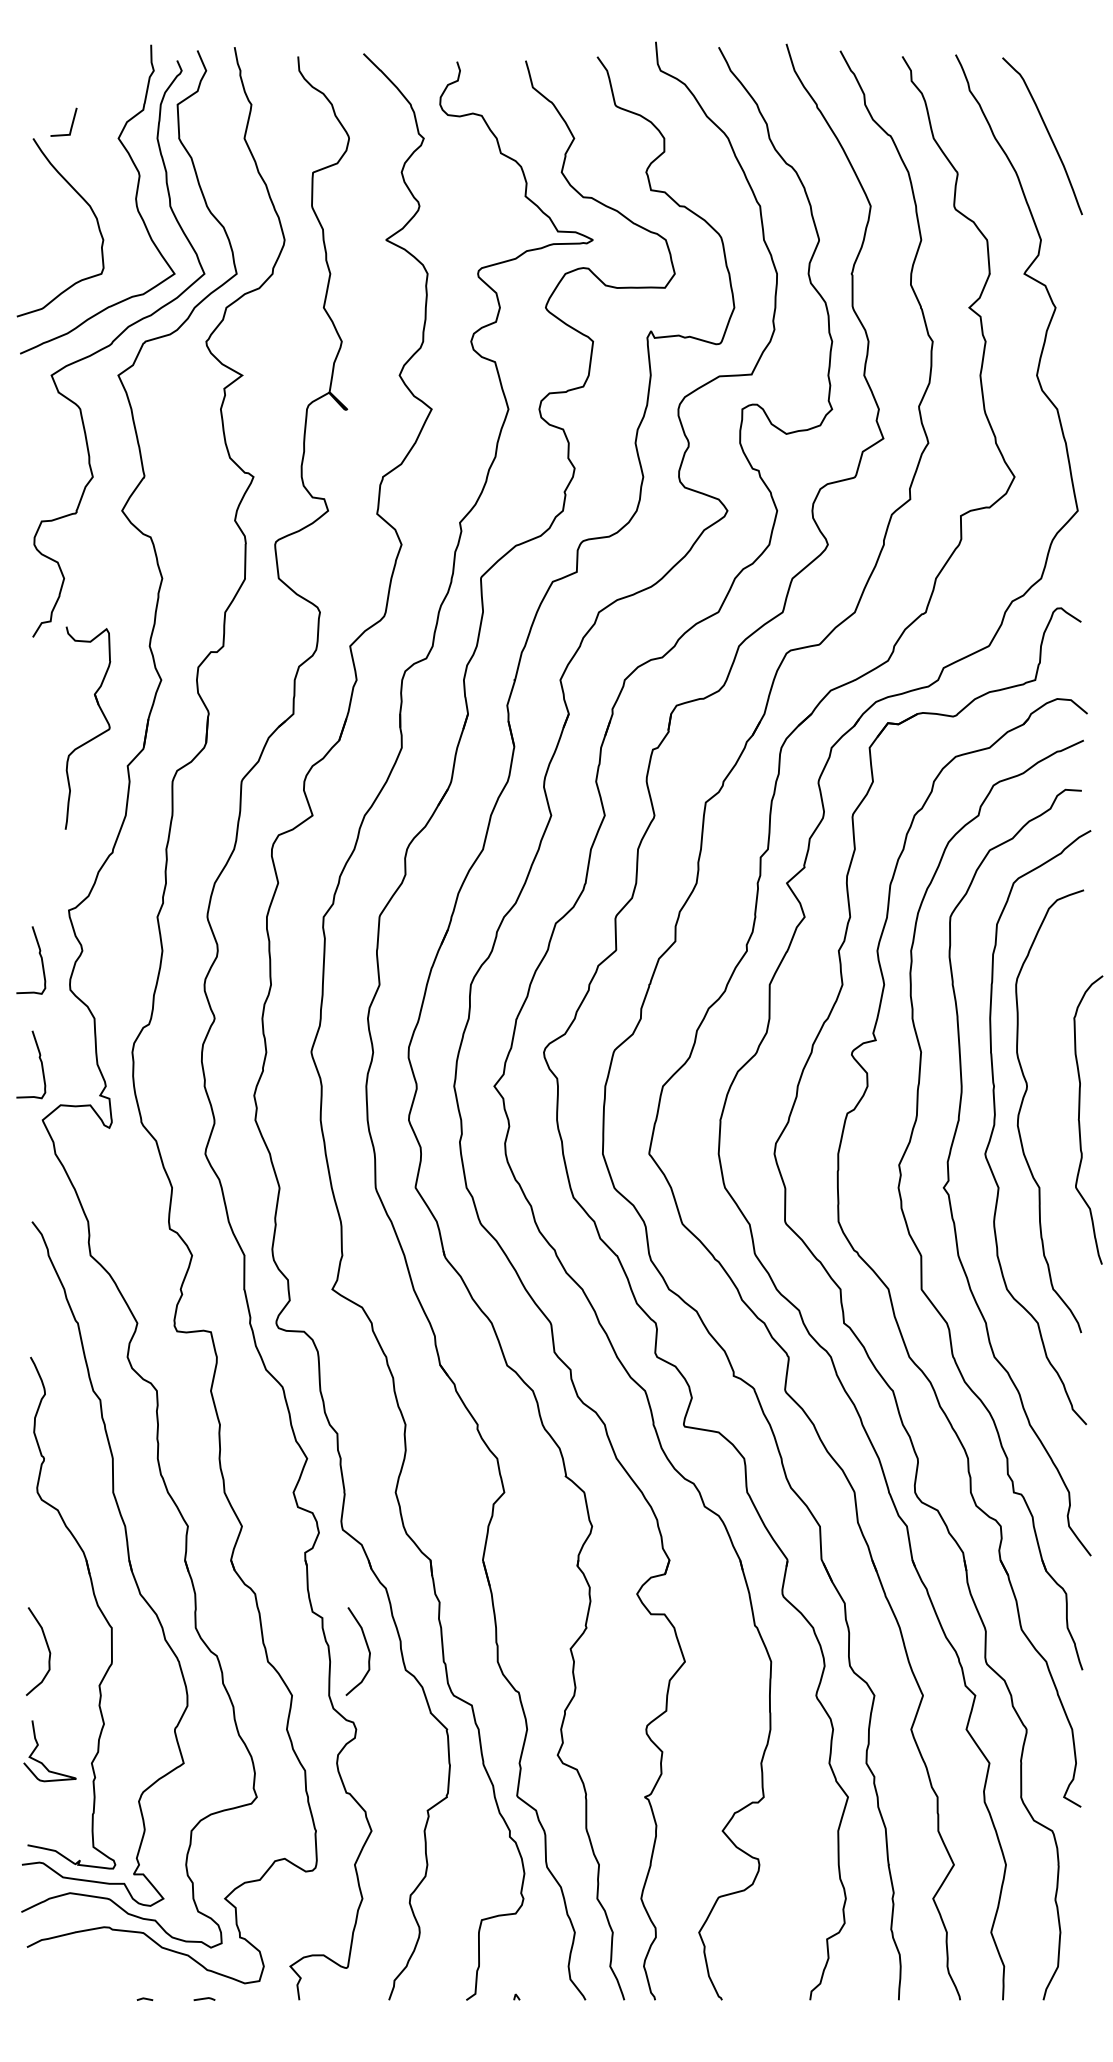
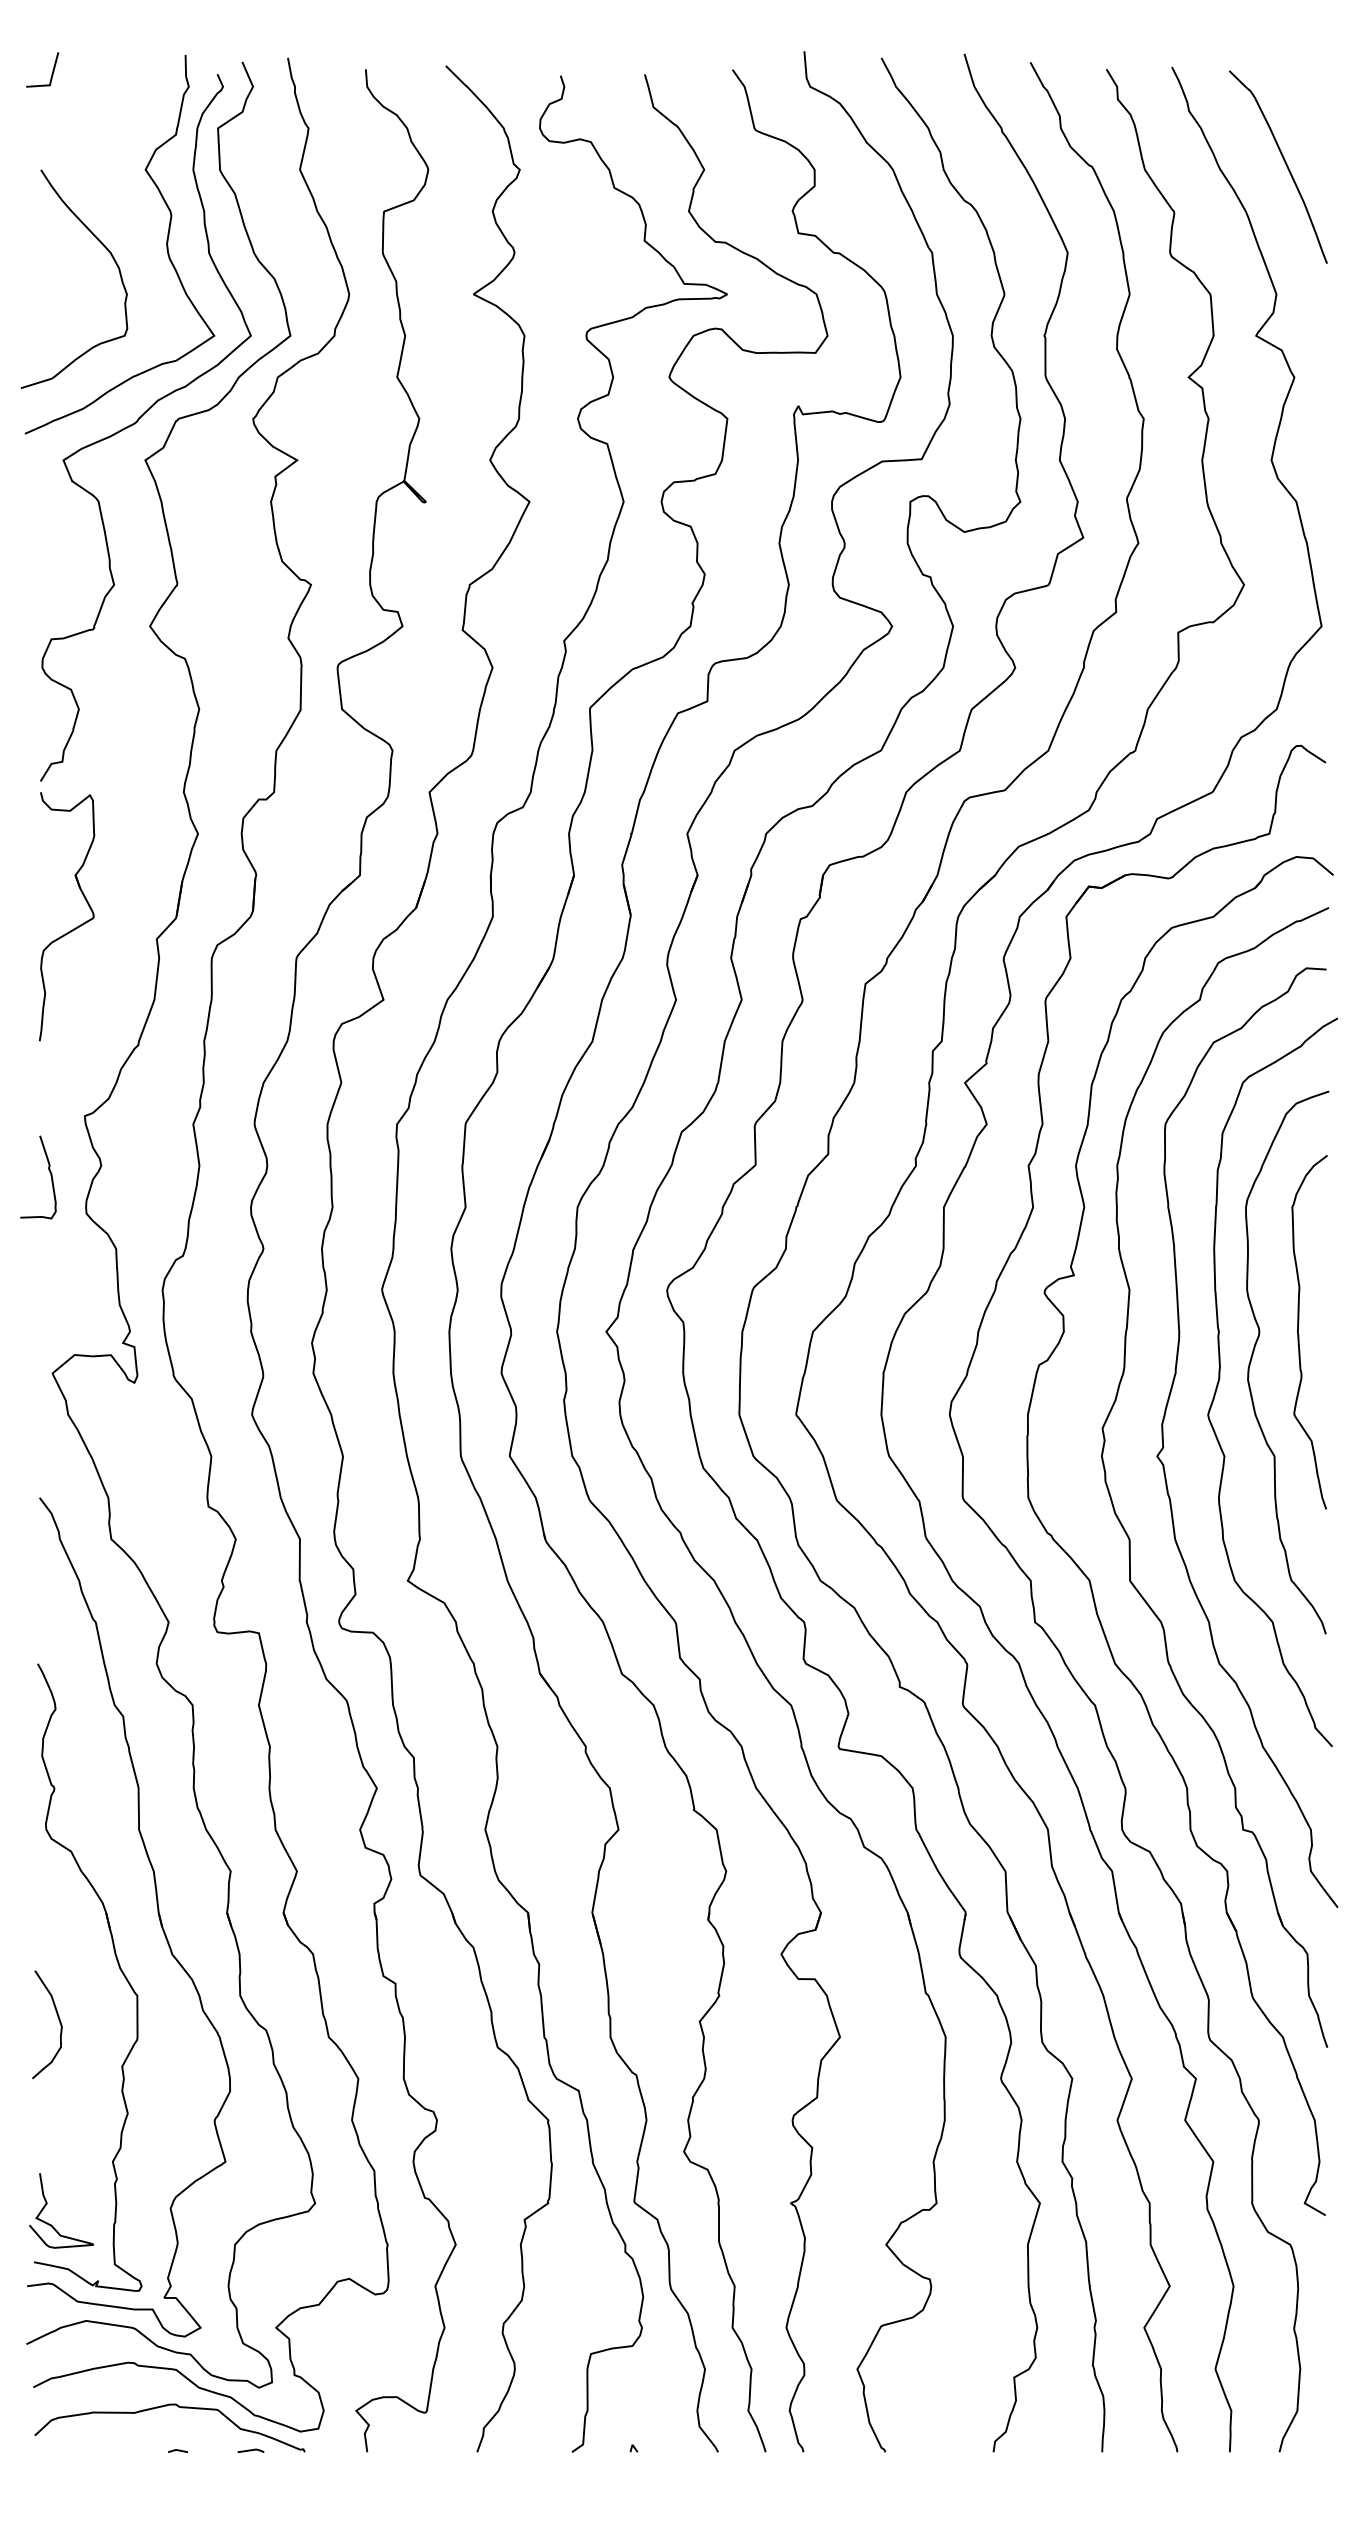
line: (71, 125) -> (51, 73), moved
part: (93, 737) -> (73, 928), moved
curve: (40, 1064) -> (50, 1304), removed
curve: (1080, 1121) -> (1299, 1334), moved
curve: (367, 1648) -> (450, 2020), removed
curve: (38, 1745) -> (47, 2204), moved
curve: (136, 1962) -> (167, 2406), added

